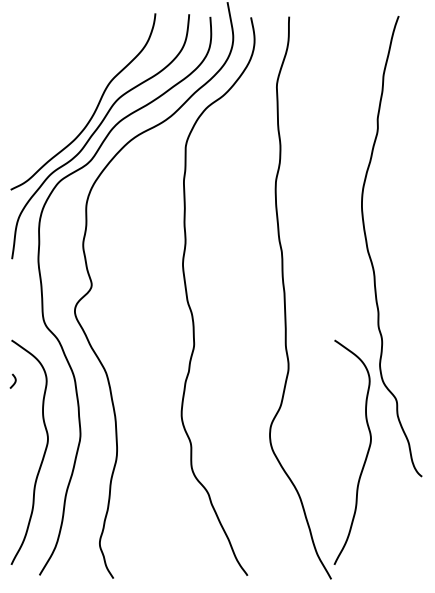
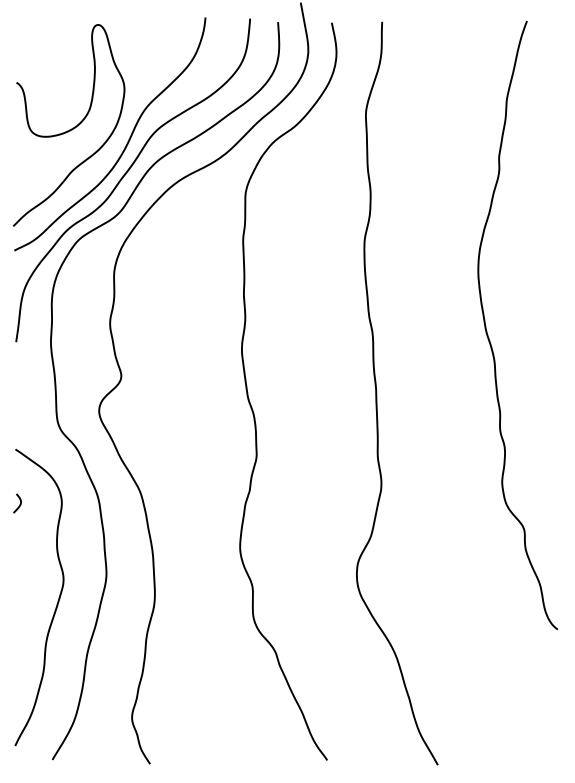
curve: (54, 96) -> (72, 127), added
curve: (365, 456) -> (483, 602), removed

